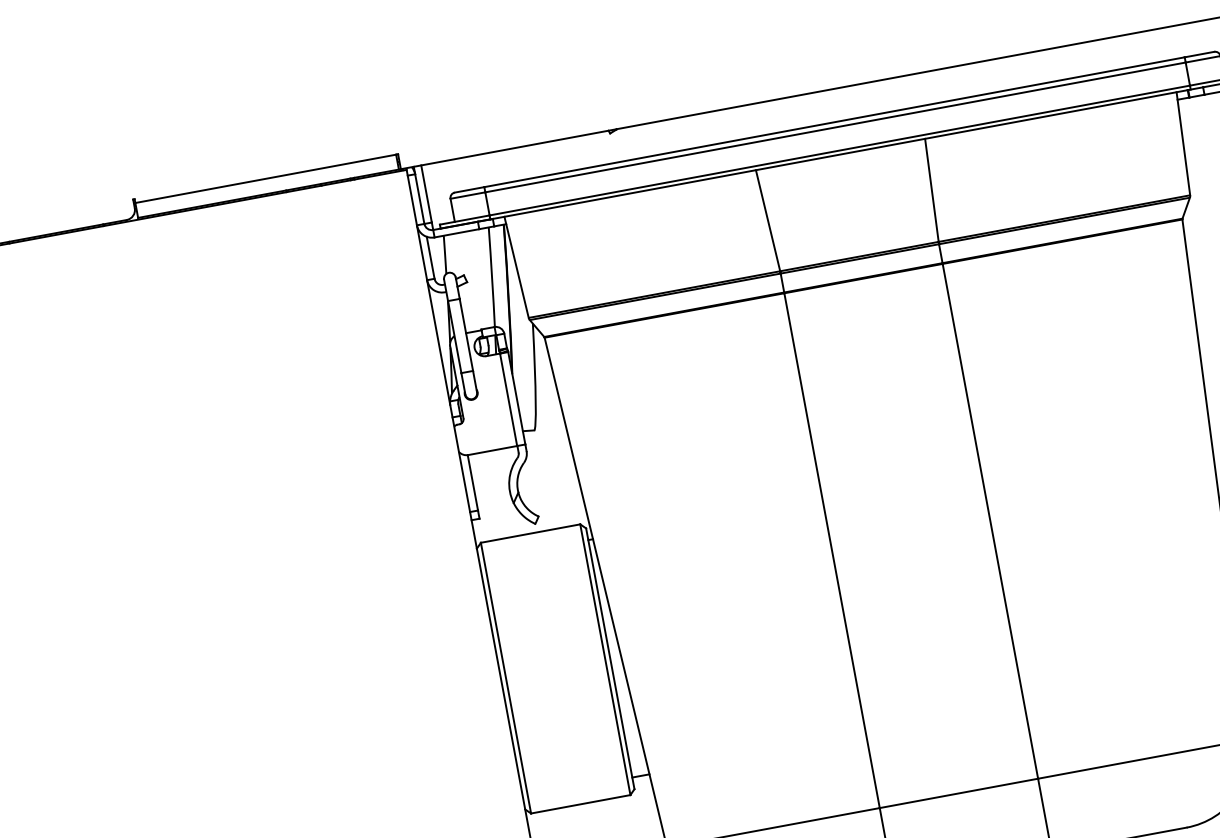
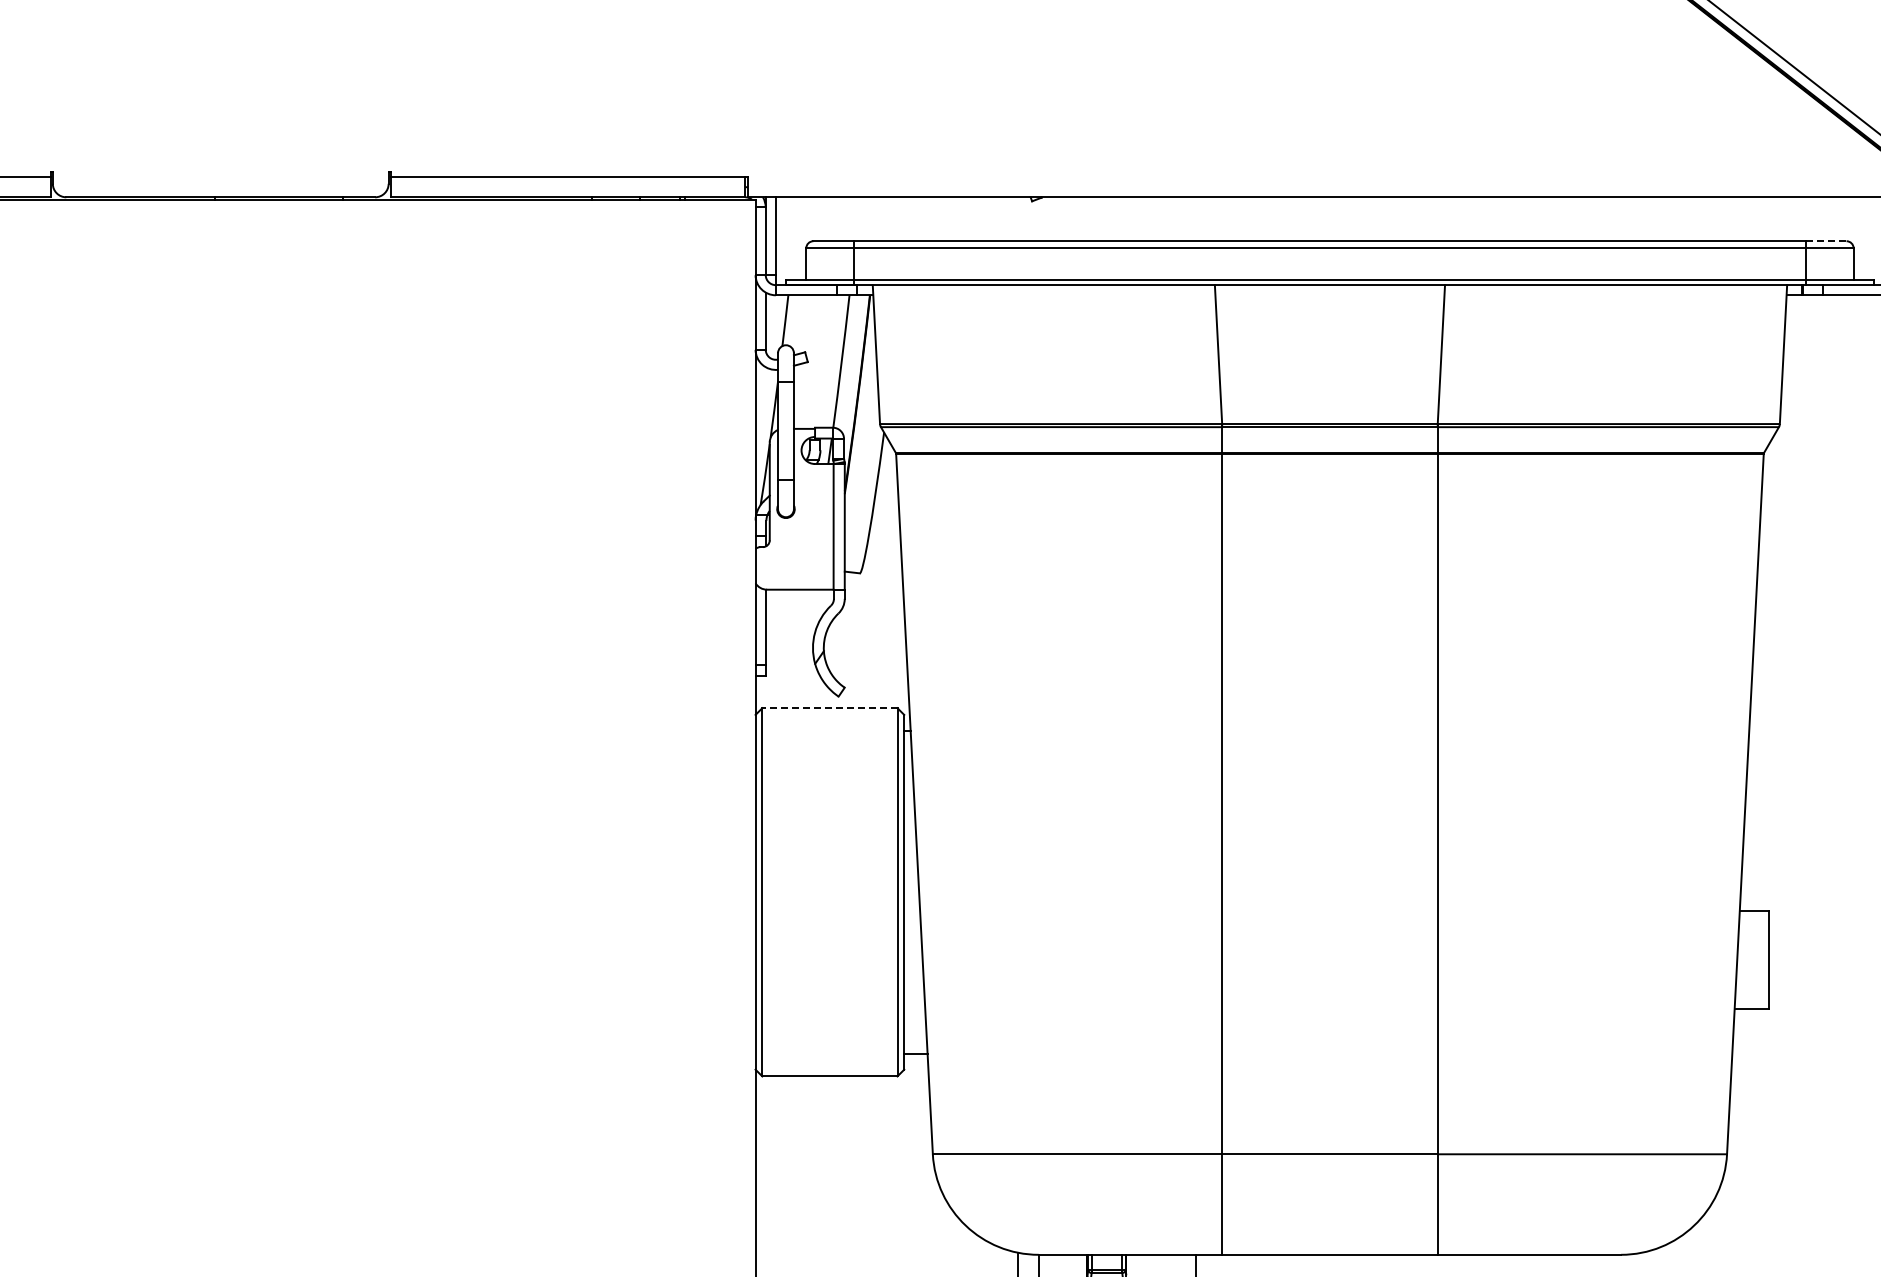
line: (1199, 54) -> (1826, 241), solid -> dashed
line: (530, 533) -> (829, 708), solid -> dashed

